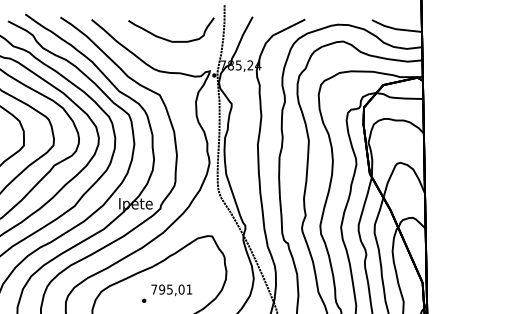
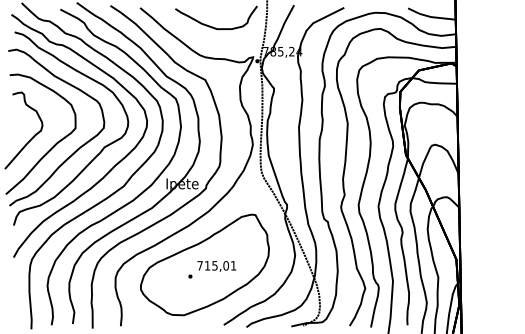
text: (162, 289) -> (207, 265), 795,01 -> 715,01

